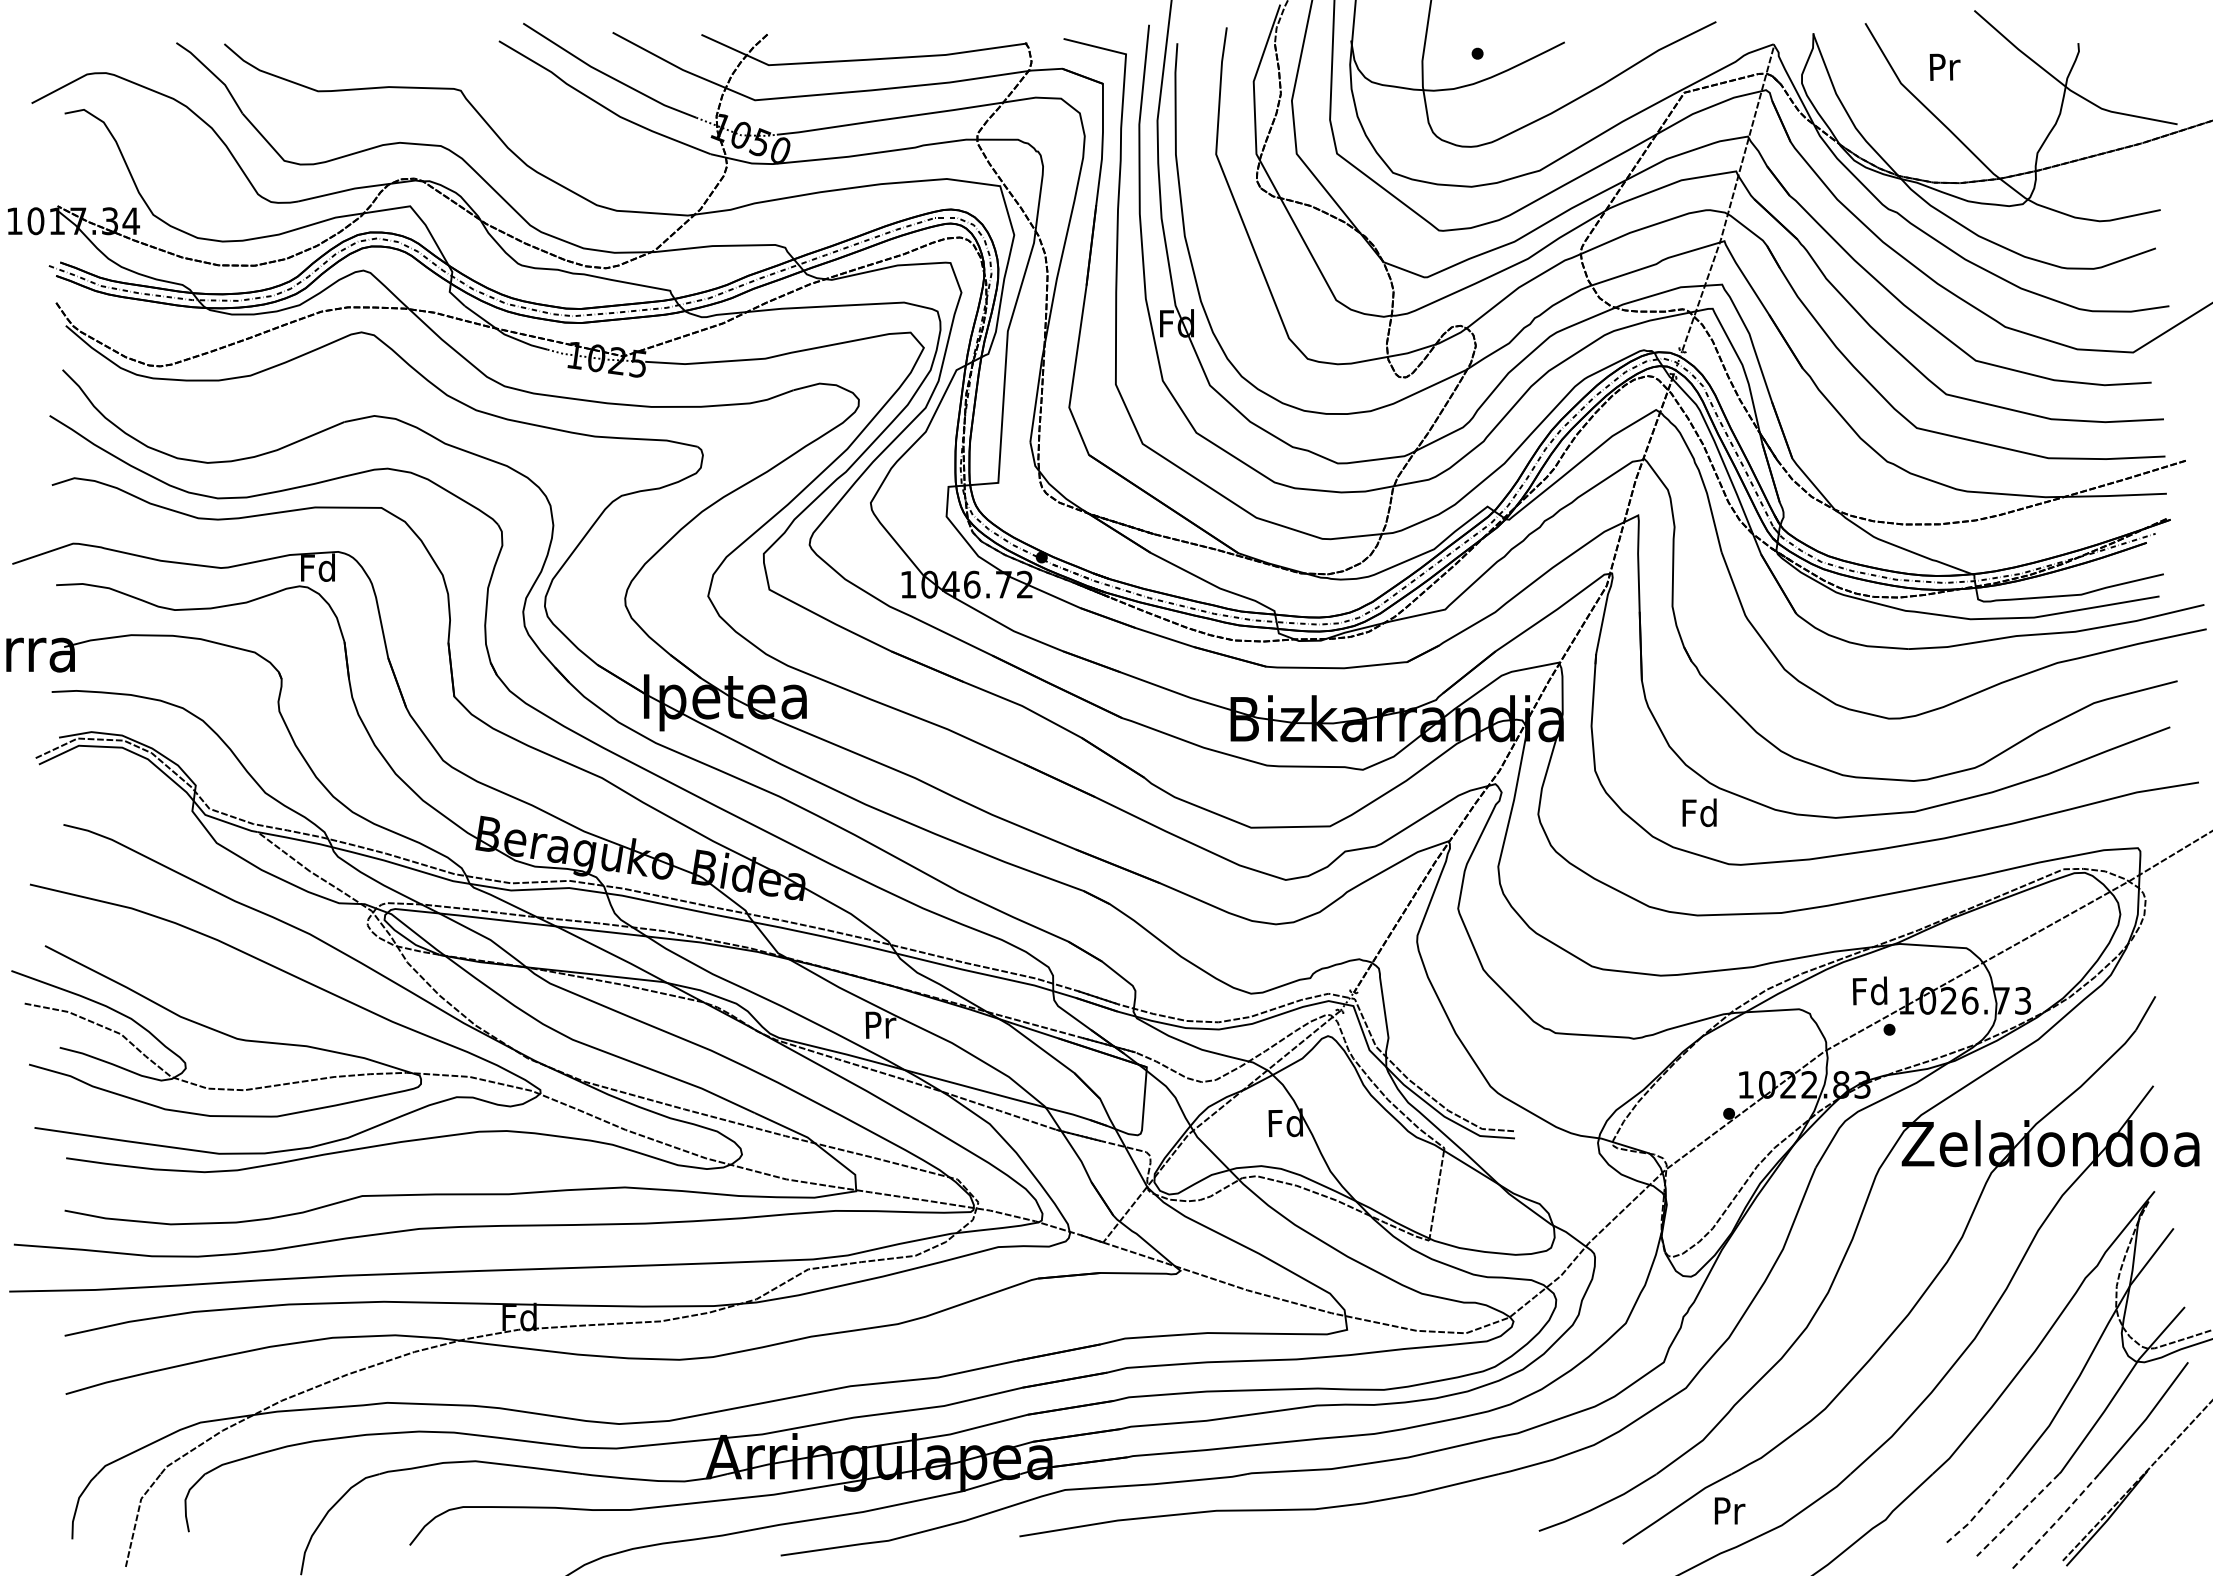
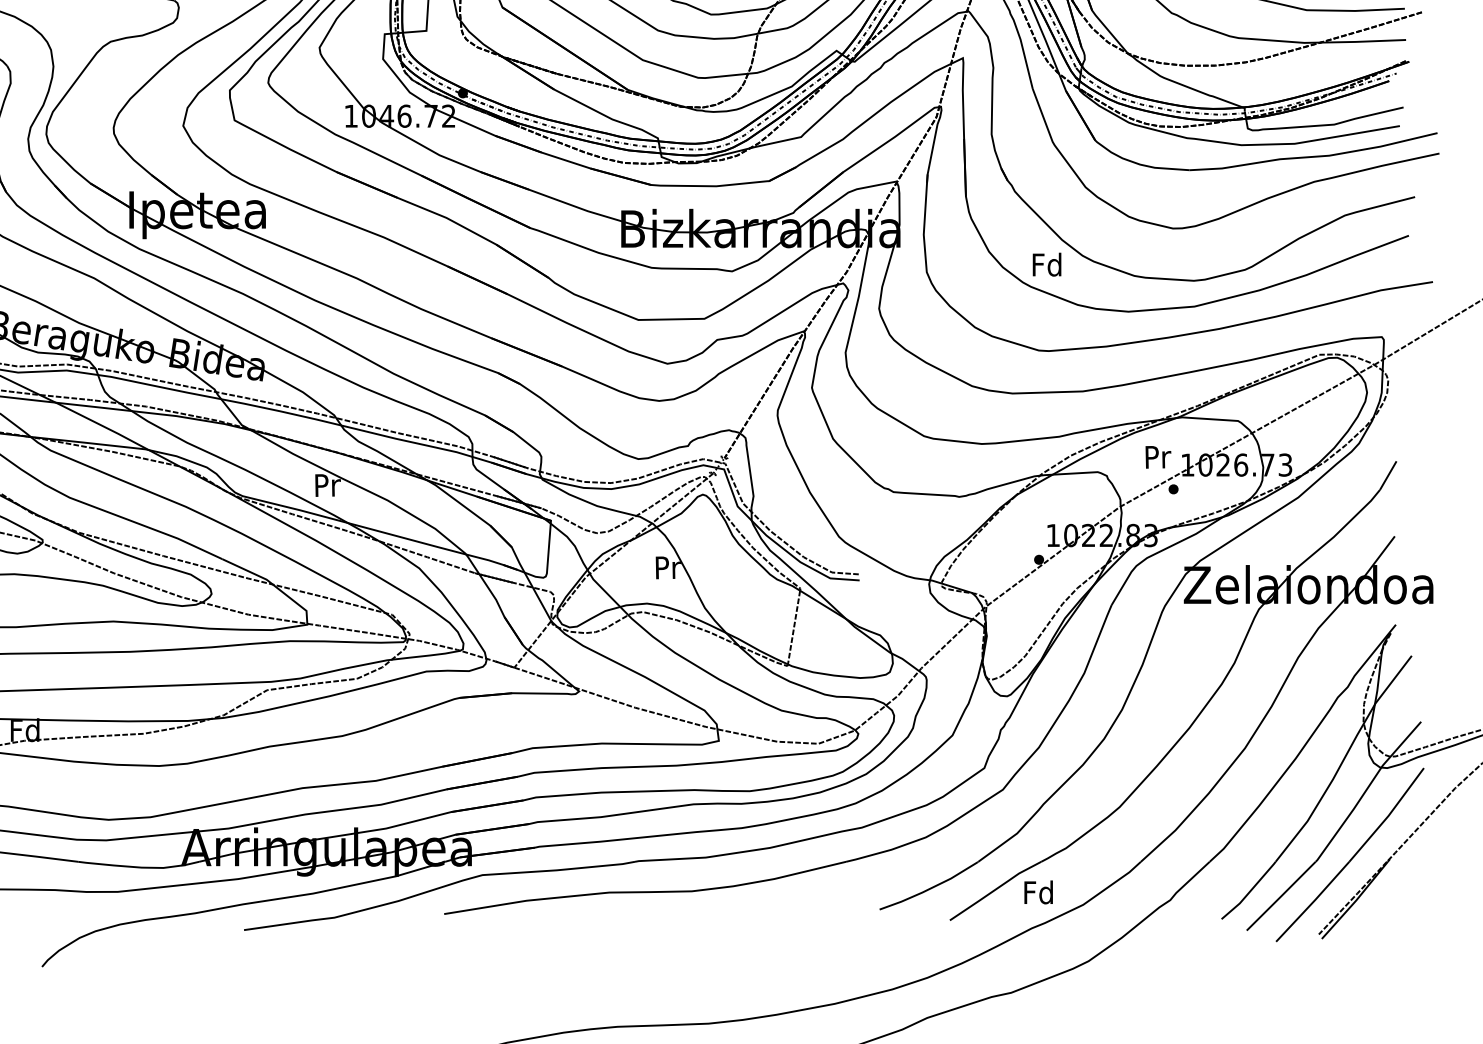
text: (1699, 812) -> (1046, 264), moved
text: (1869, 990) -> (1156, 456), Fd -> Pr
text: (1285, 1122) -> (667, 567), Fd -> Pr
line: (1980, 1509) -> (1249, 891), dashed -> solid
text: (1728, 1510) -> (1038, 892), Pr -> Fd
line: (2018, 1515) -> (1281, 896), dashed -> solid
line: (2056, 1521) -> (1313, 901), dashed -> solid

